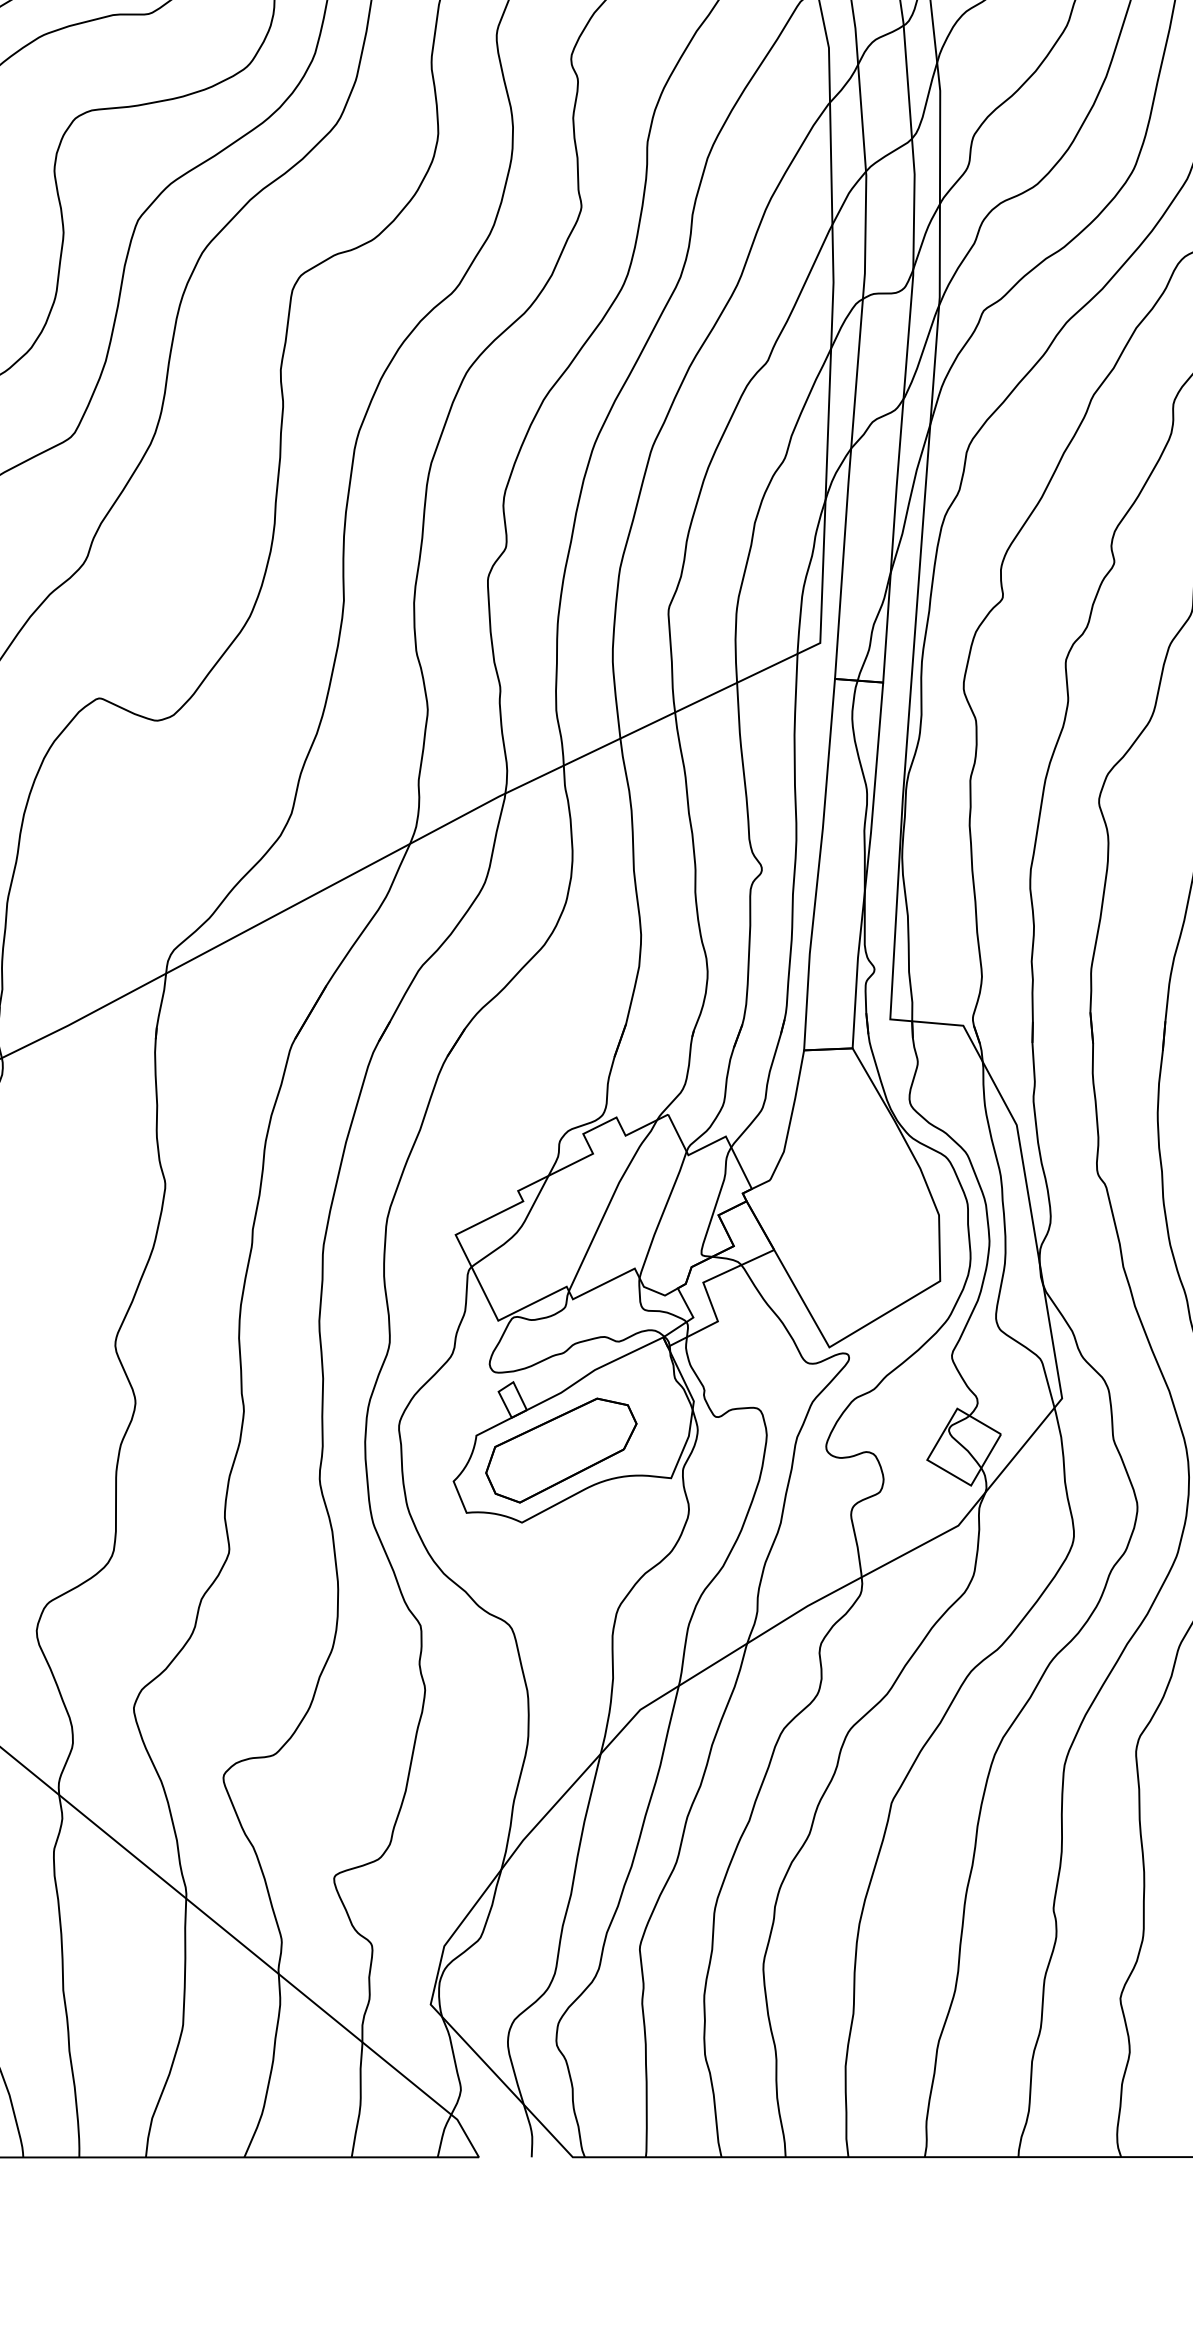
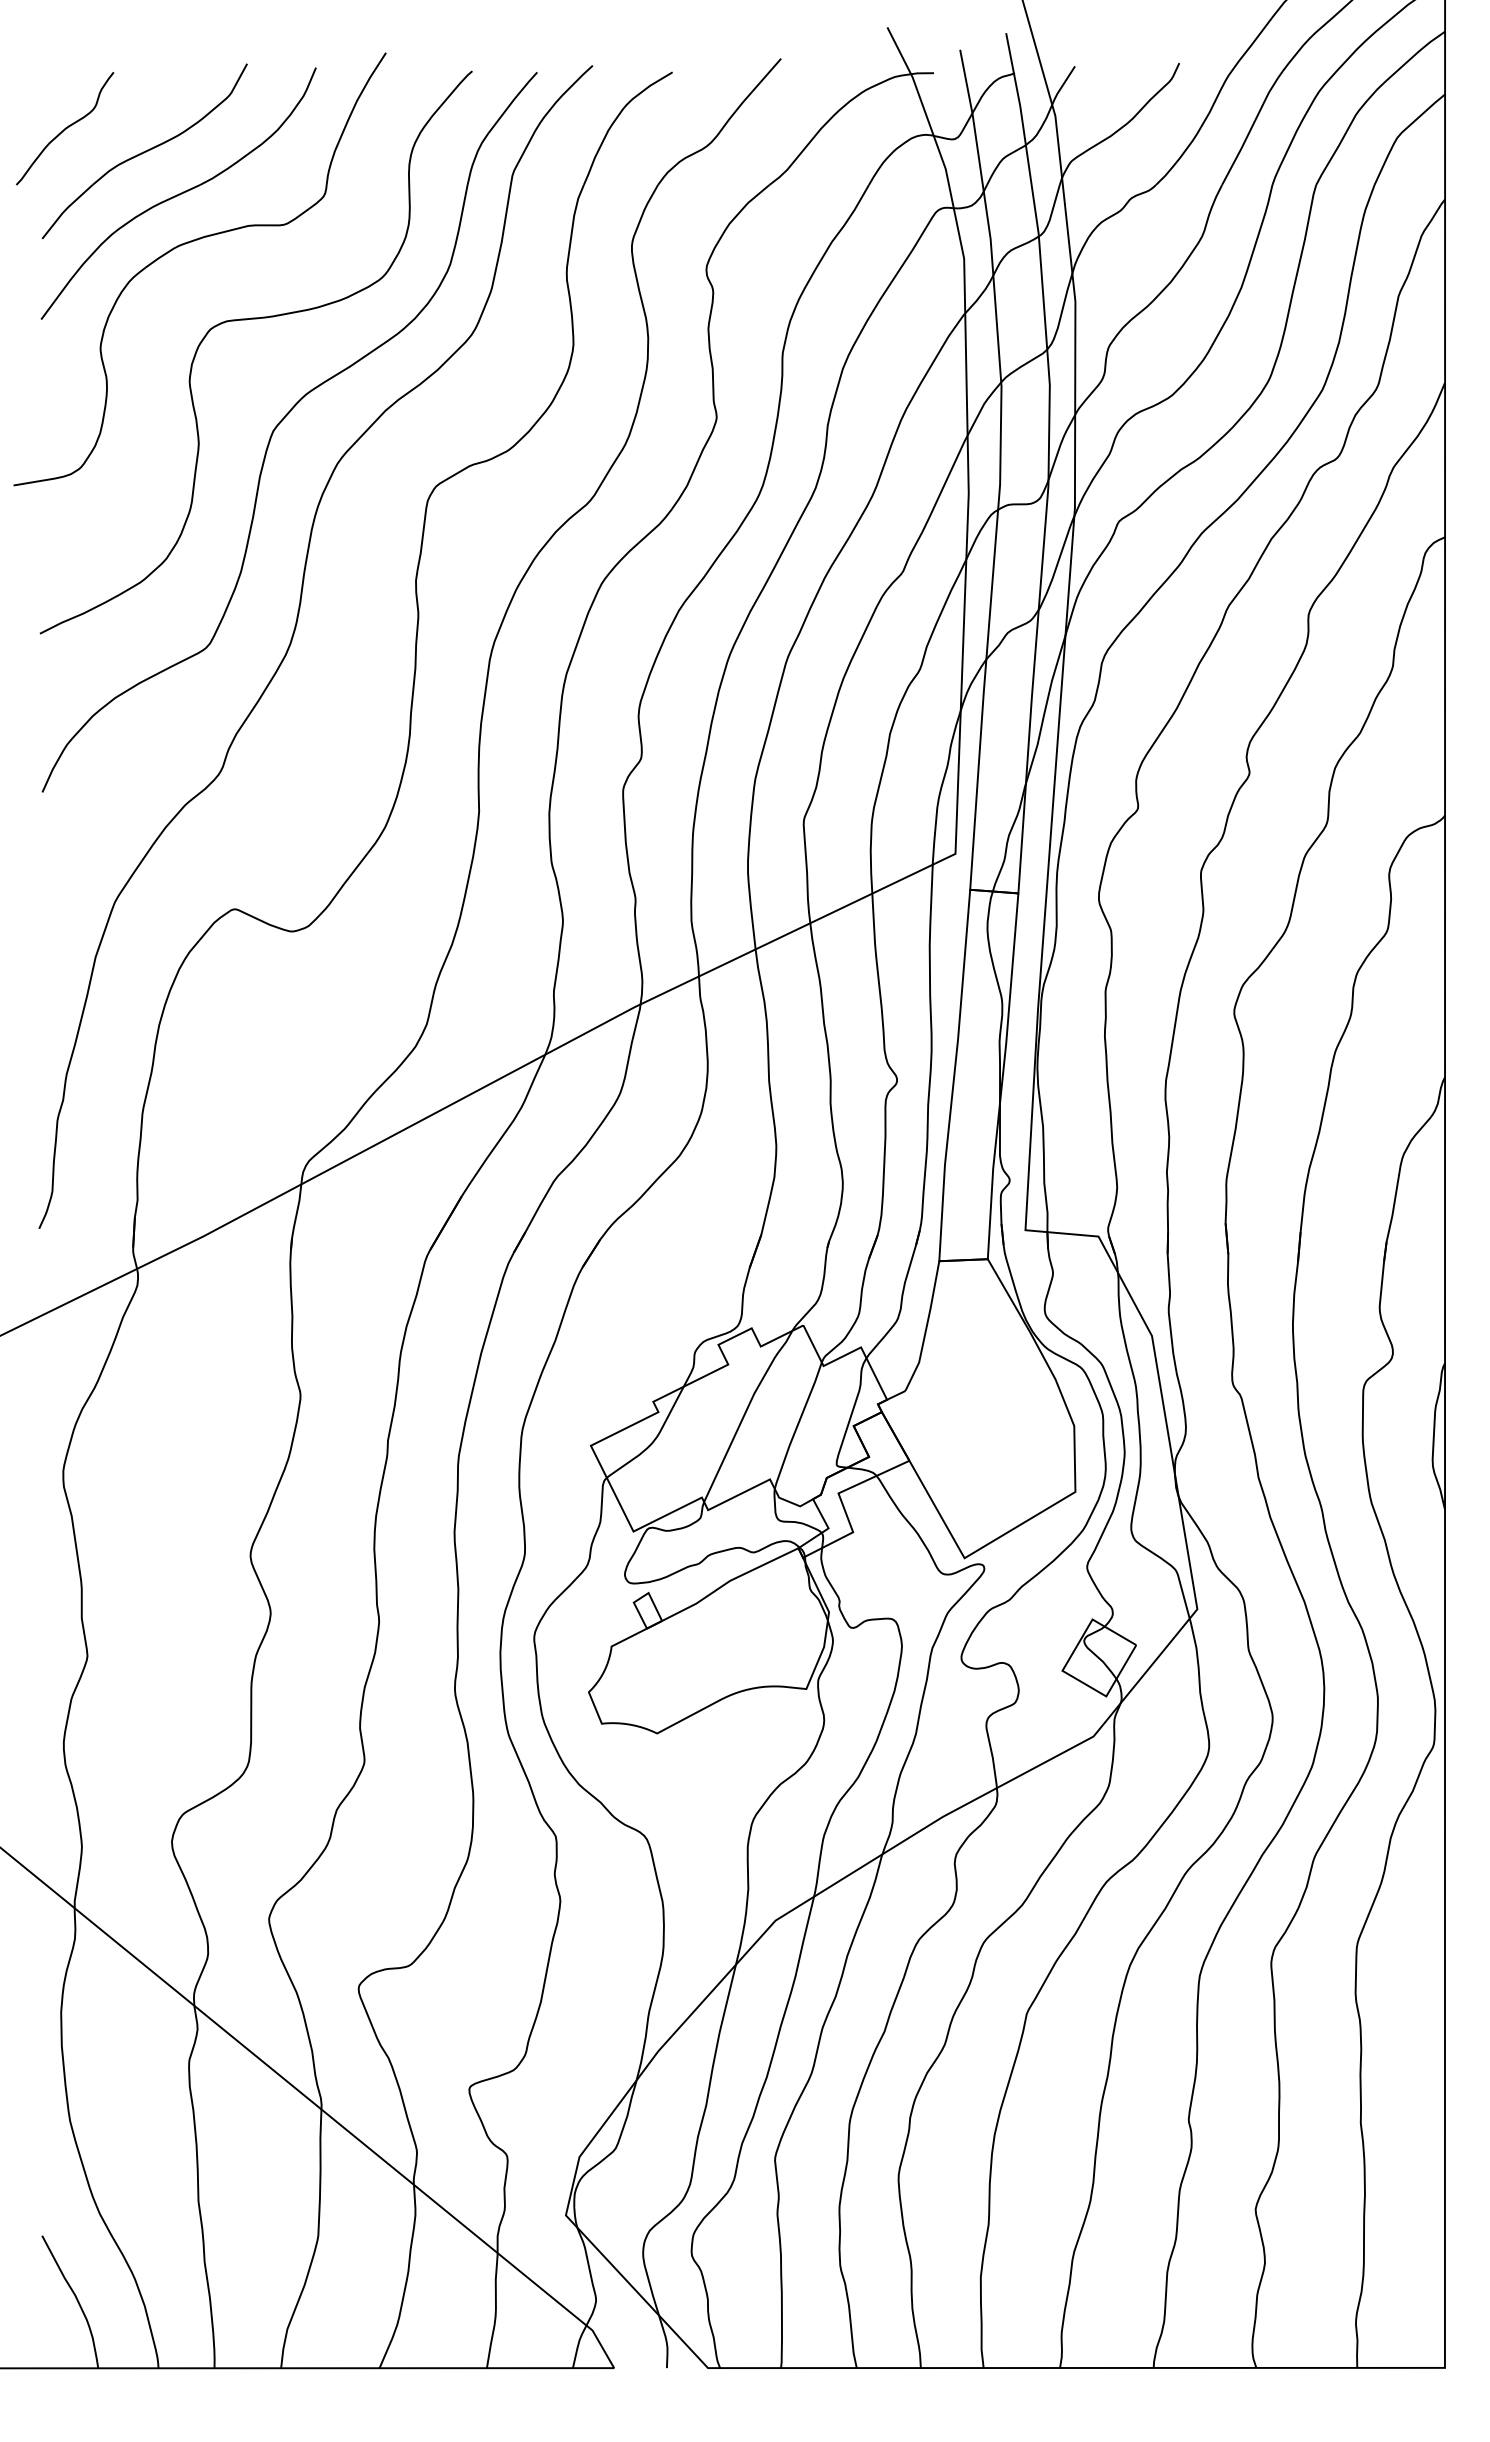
part: (561, 1450) -> (696, 1661), removed

